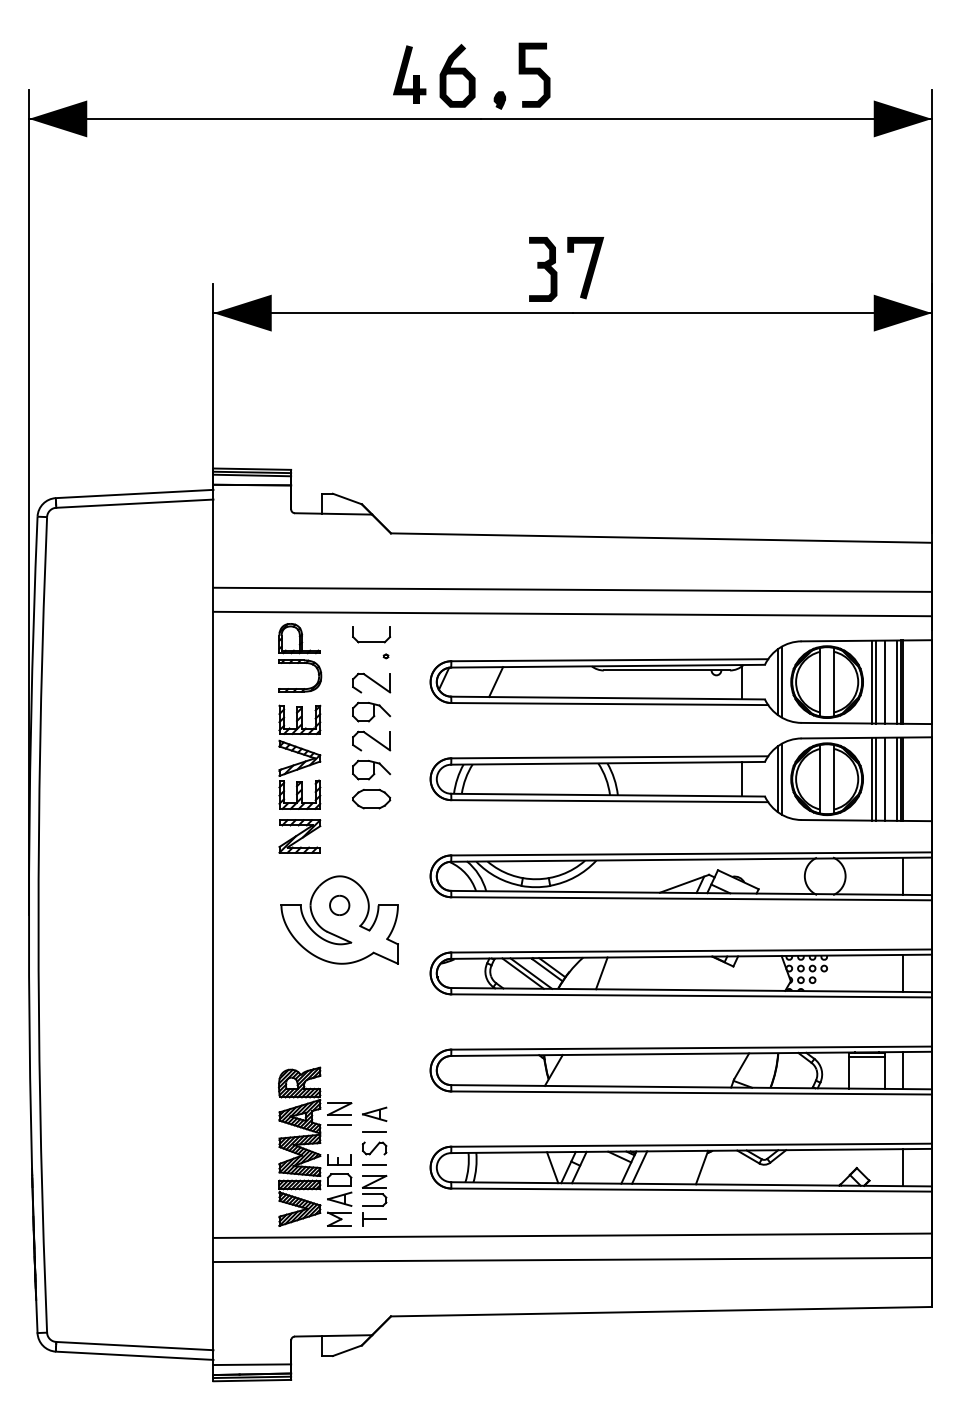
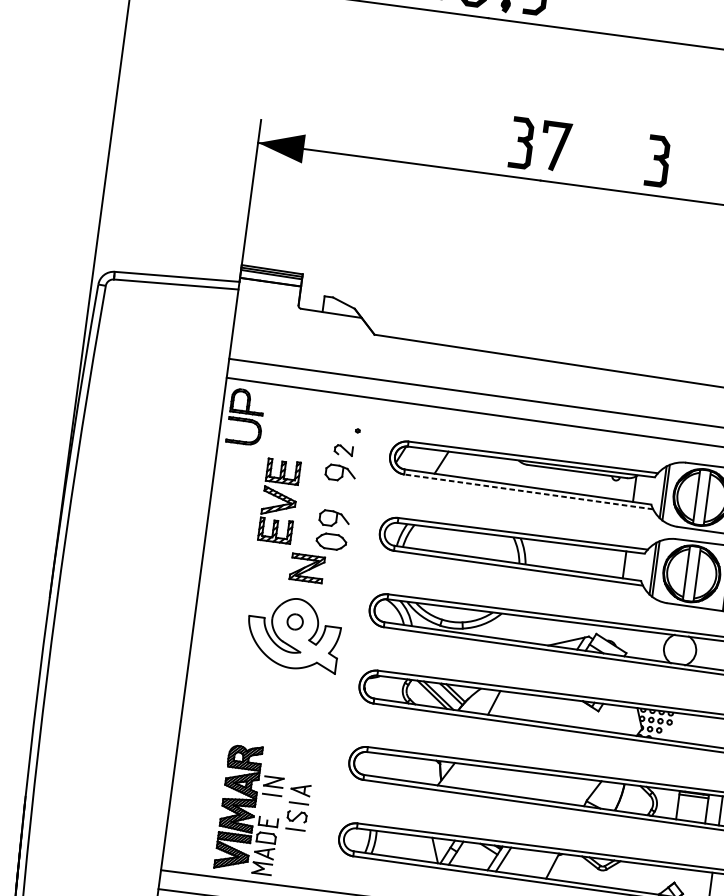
part: (716, 269) -> (658, 161), added
part: (371, 641) -> (347, 417), removed
part: (300, 657) -> (246, 416), moved
part: (371, 682) -> (343, 449), size x0.6
line: (609, 704) -> (528, 492), solid -> dashed
part: (371, 740) -> (337, 495), removed
part: (299, 836) -> (307, 568), moved
part: (374, 1200) -> (291, 857), removed

